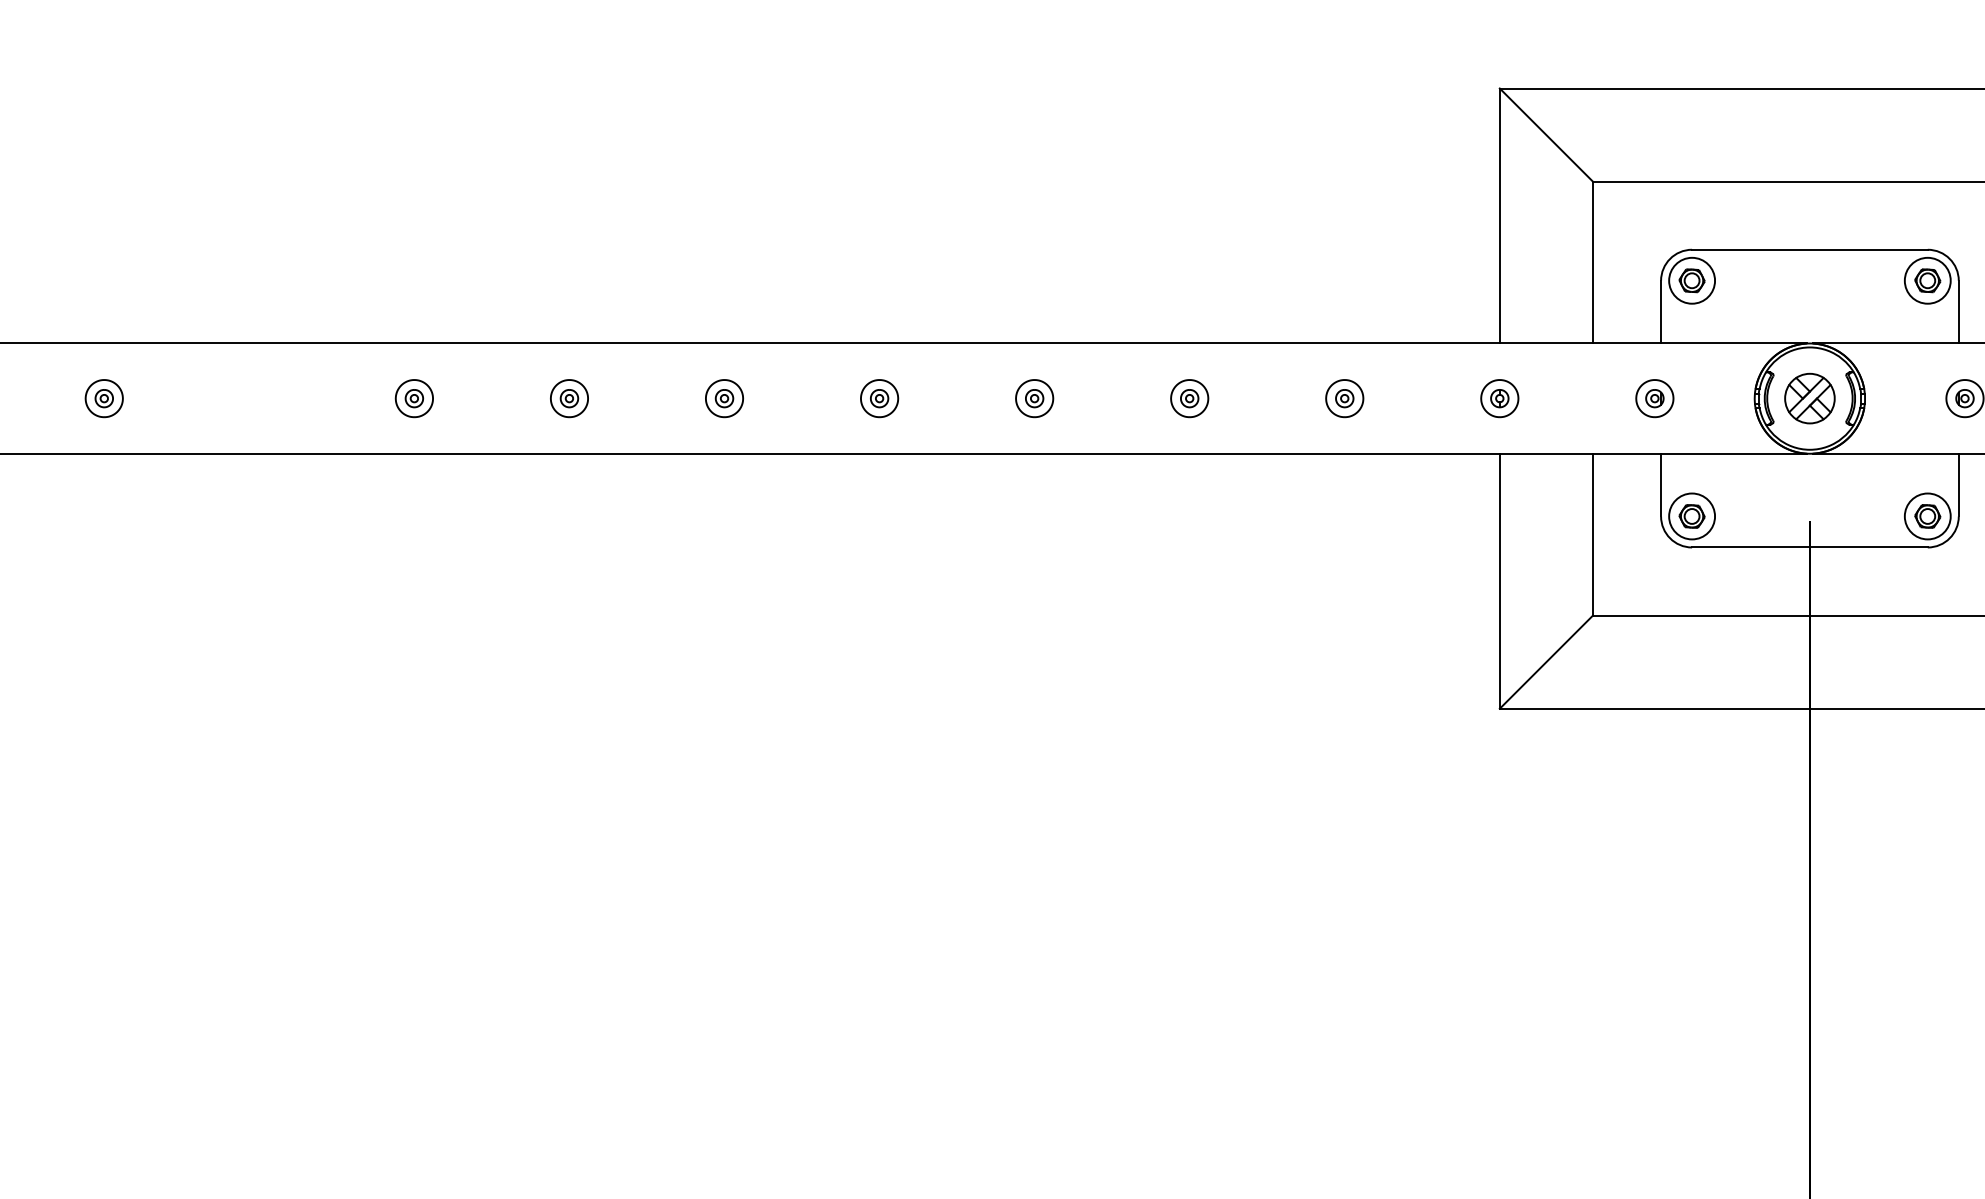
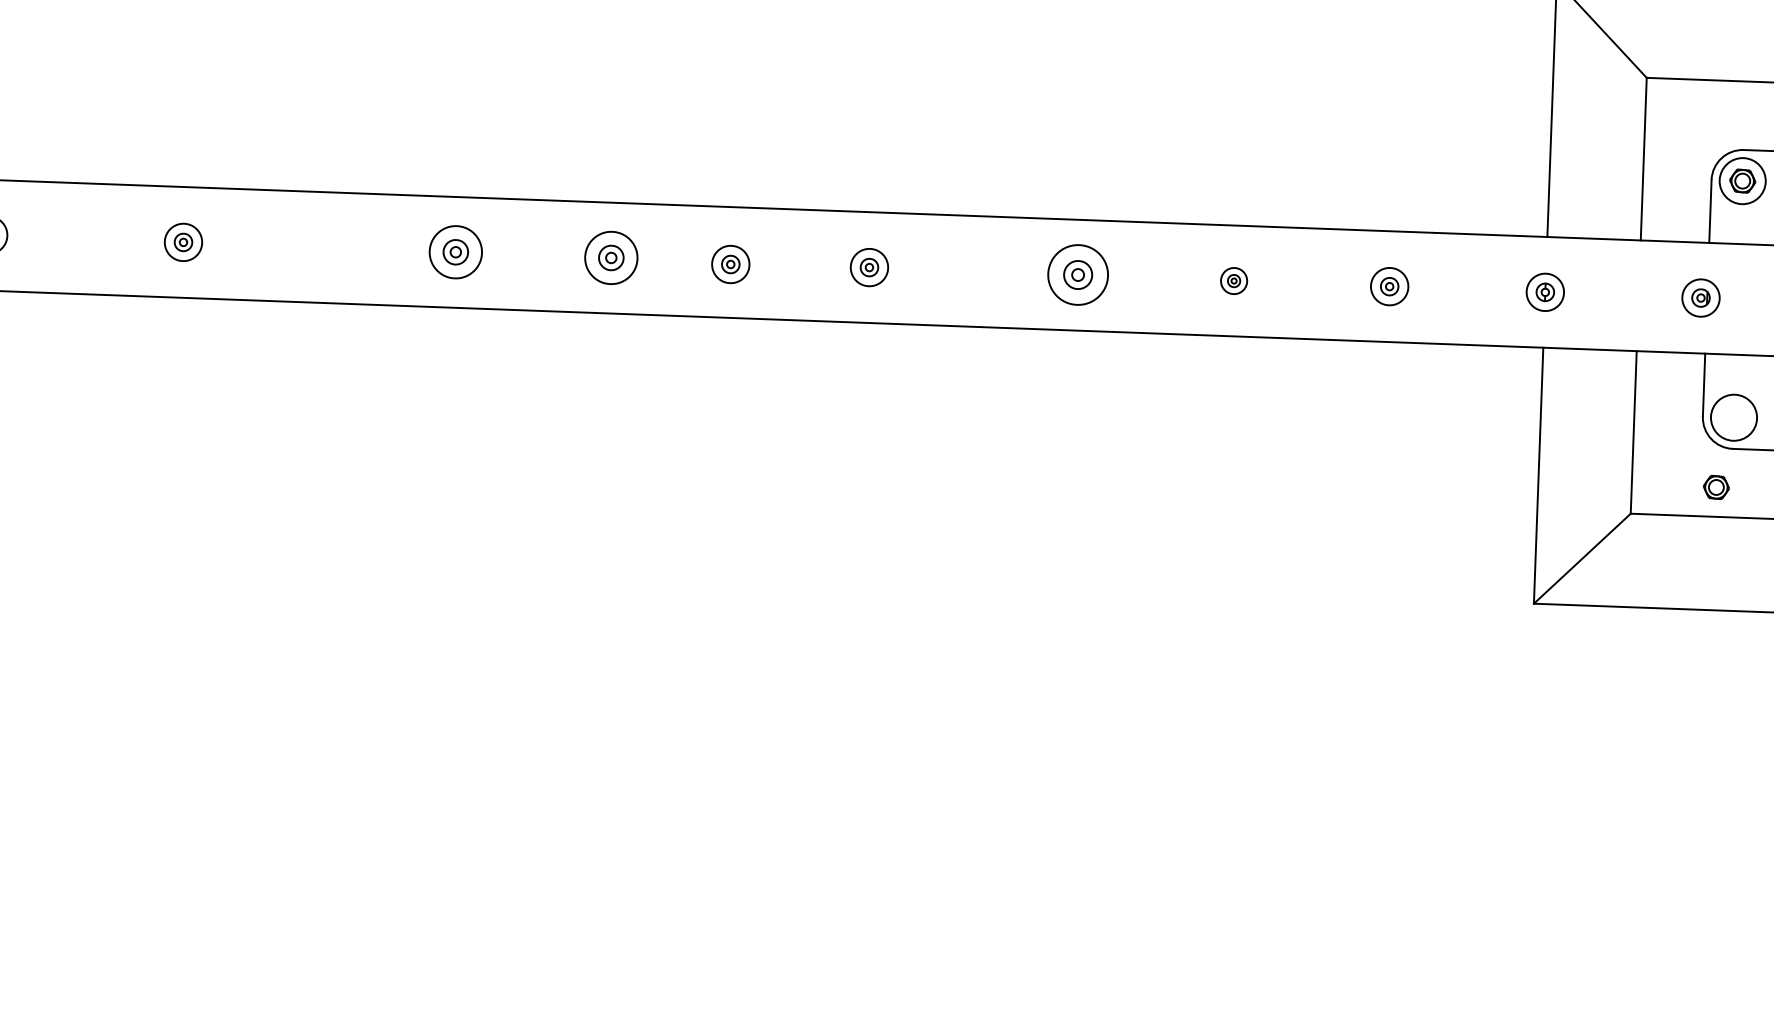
part: (103, 398) -> (182, 242), moved
part: (413, 398) -> (454, 252), size x1.4
part: (569, 398) -> (611, 258), size x1.4
part: (724, 398) -> (730, 264), moved
part: (879, 398) -> (869, 267), moved
part: (1034, 398) -> (1078, 275), size x1.6
part: (1189, 398) -> (1233, 280), size x0.7
part: (1691, 516) -> (1715, 487), moved

